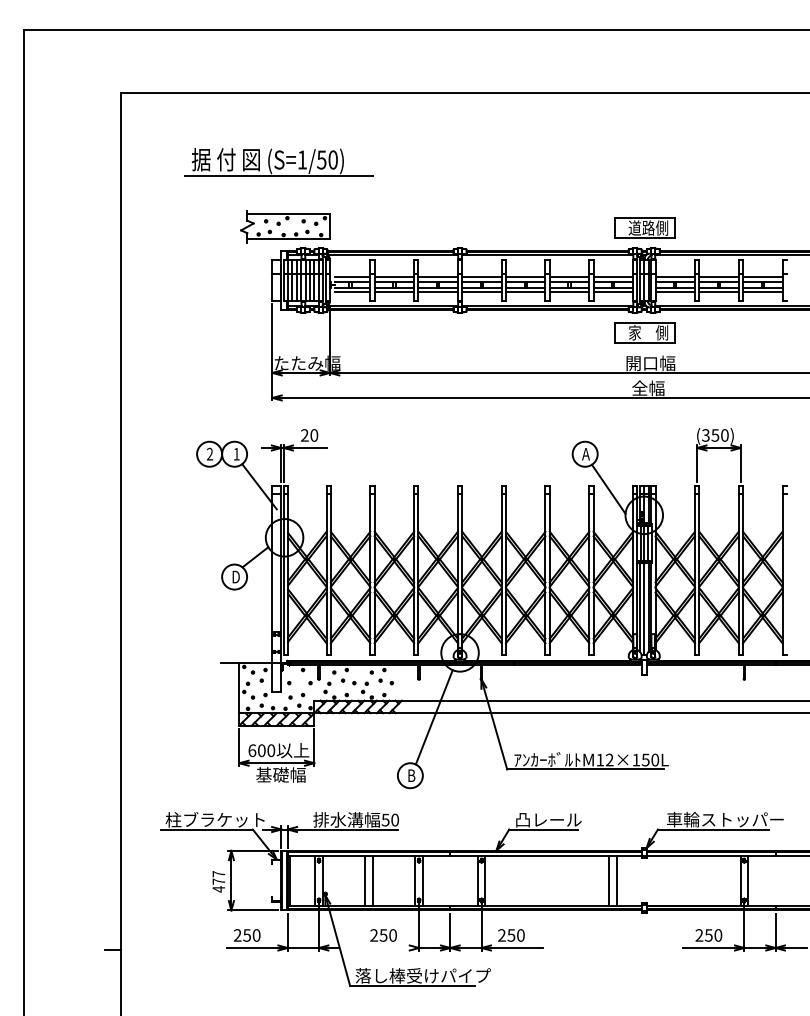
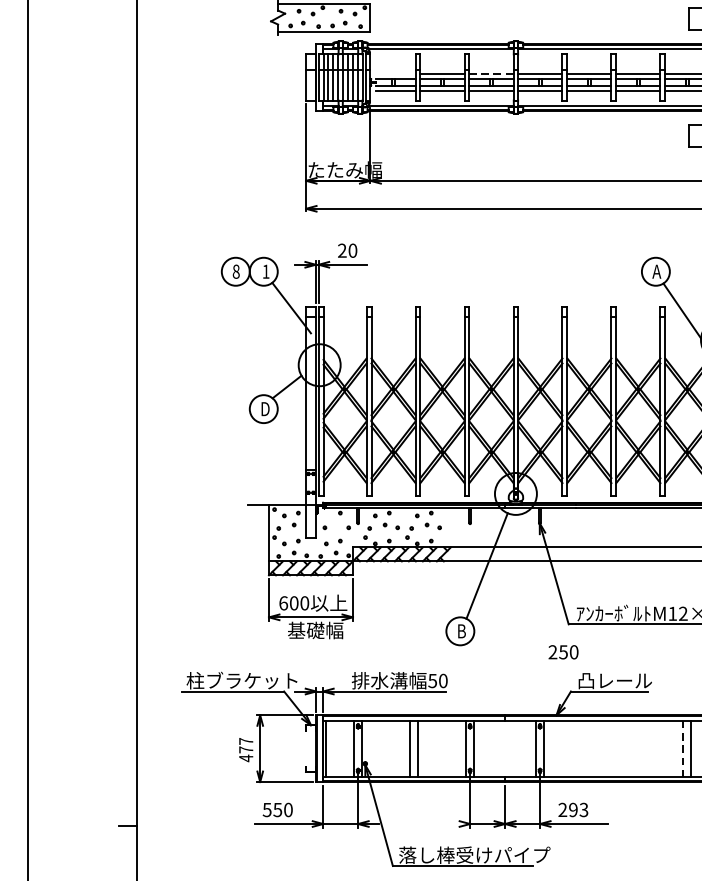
line: (352, 277) -> (395, 74), removed
line: (438, 277) -> (491, 74), solid -> dashed
text: (210, 453) -> (236, 270), 2 -> 8
line: (609, 881) -> (683, 749), solid -> dashed
text: (237, 935) -> (267, 810), 250 -> 550
text: (383, 935) -> (563, 652), moved
text: (515, 935) -> (577, 810), 250 -> 293

